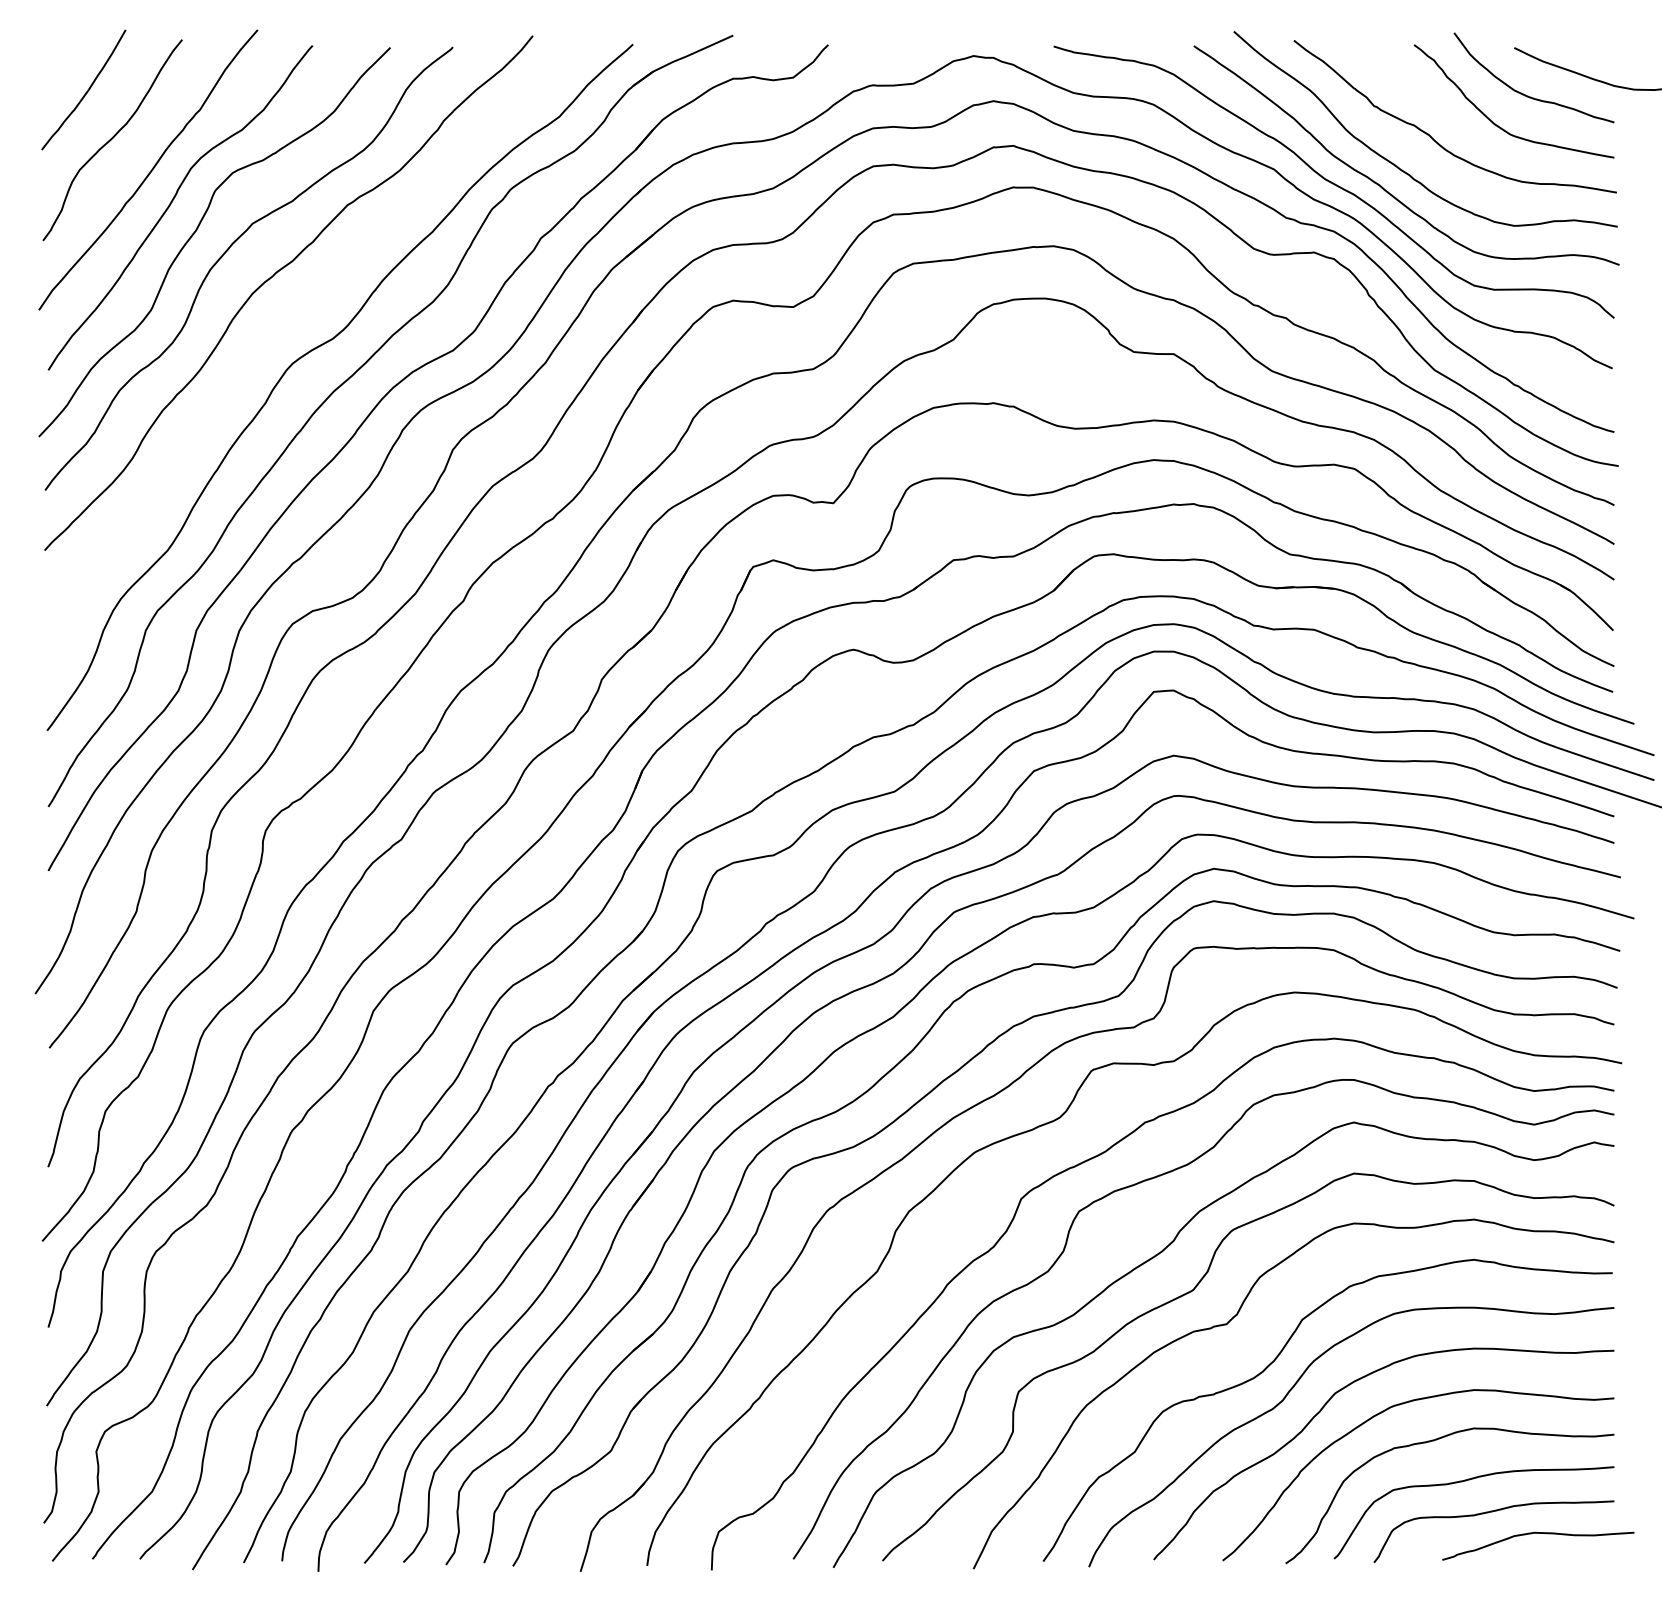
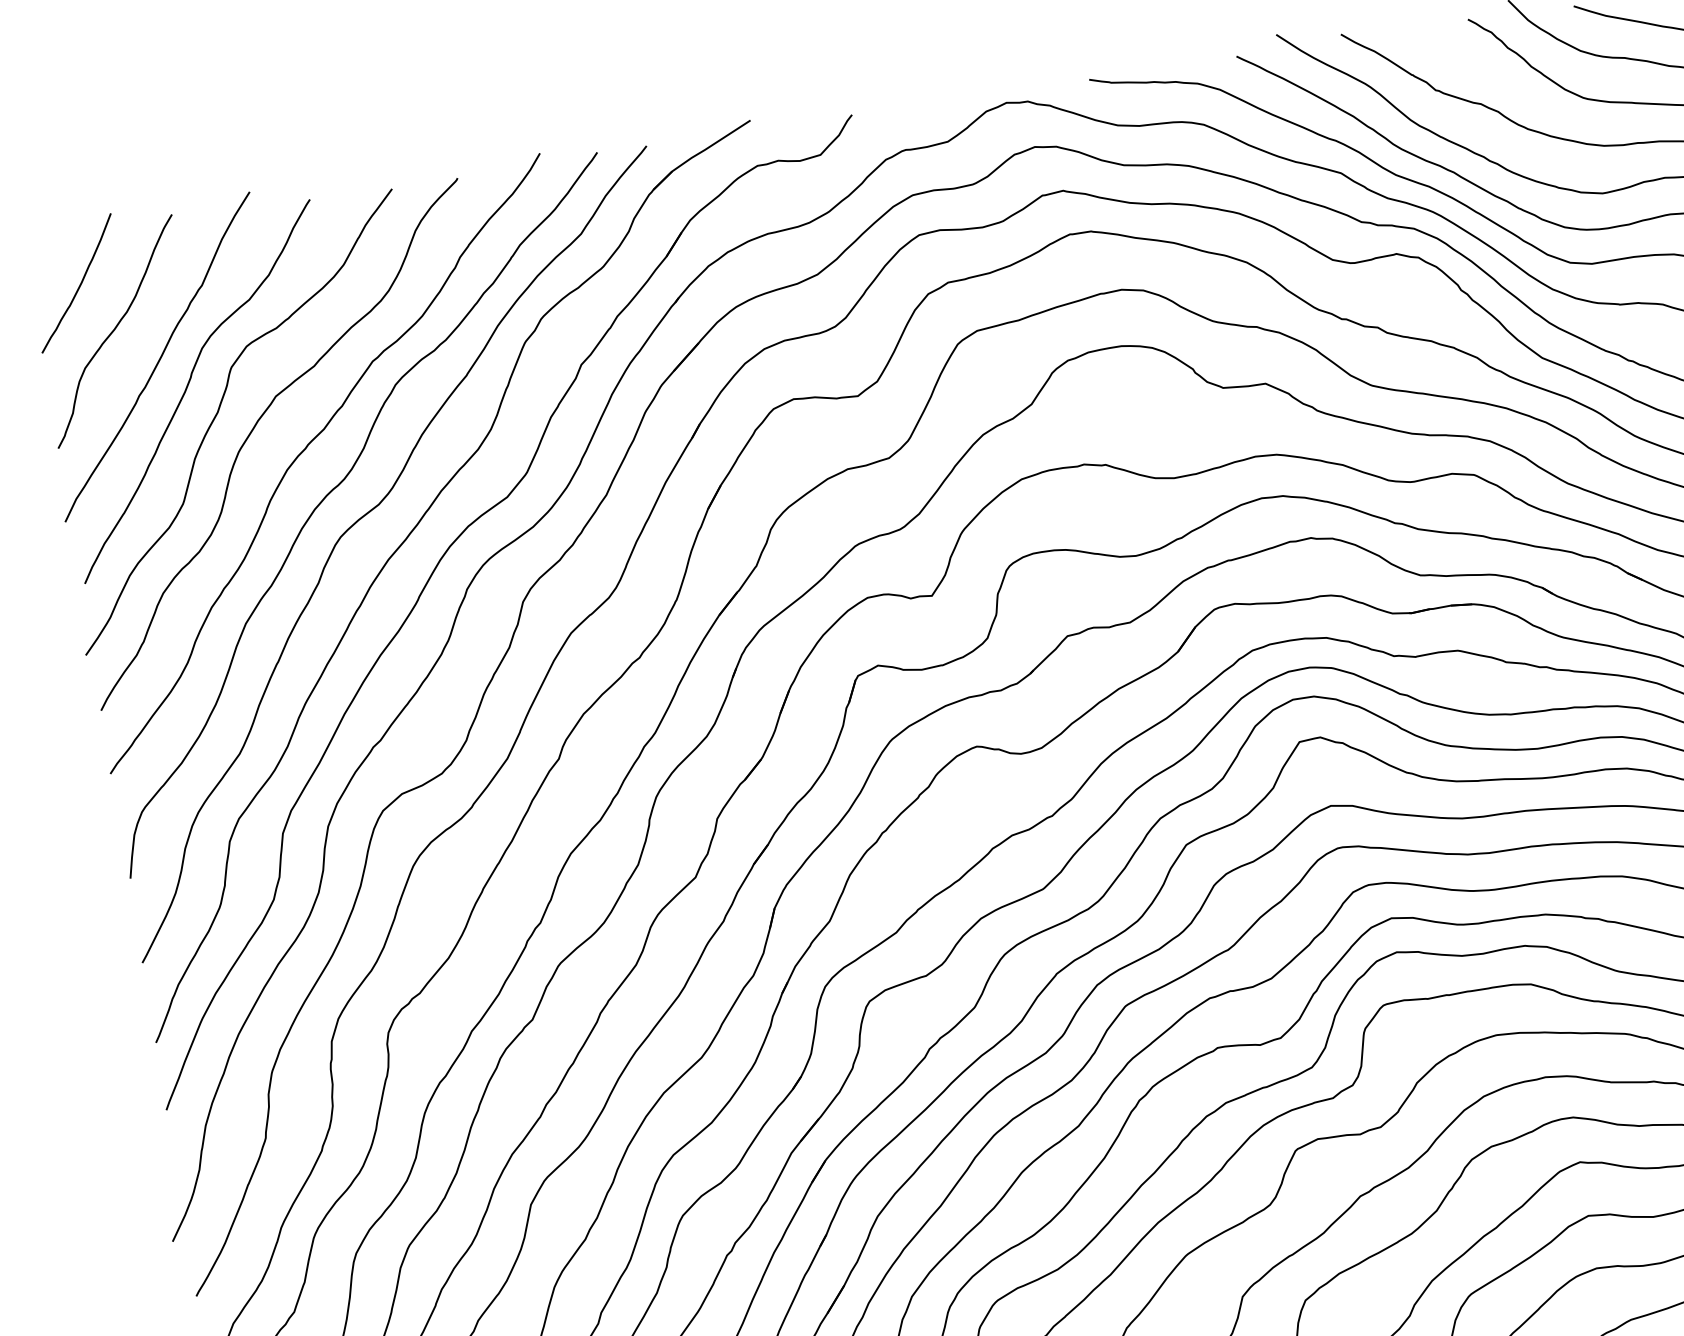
curve: (296, 317) -> (337, 487), added

